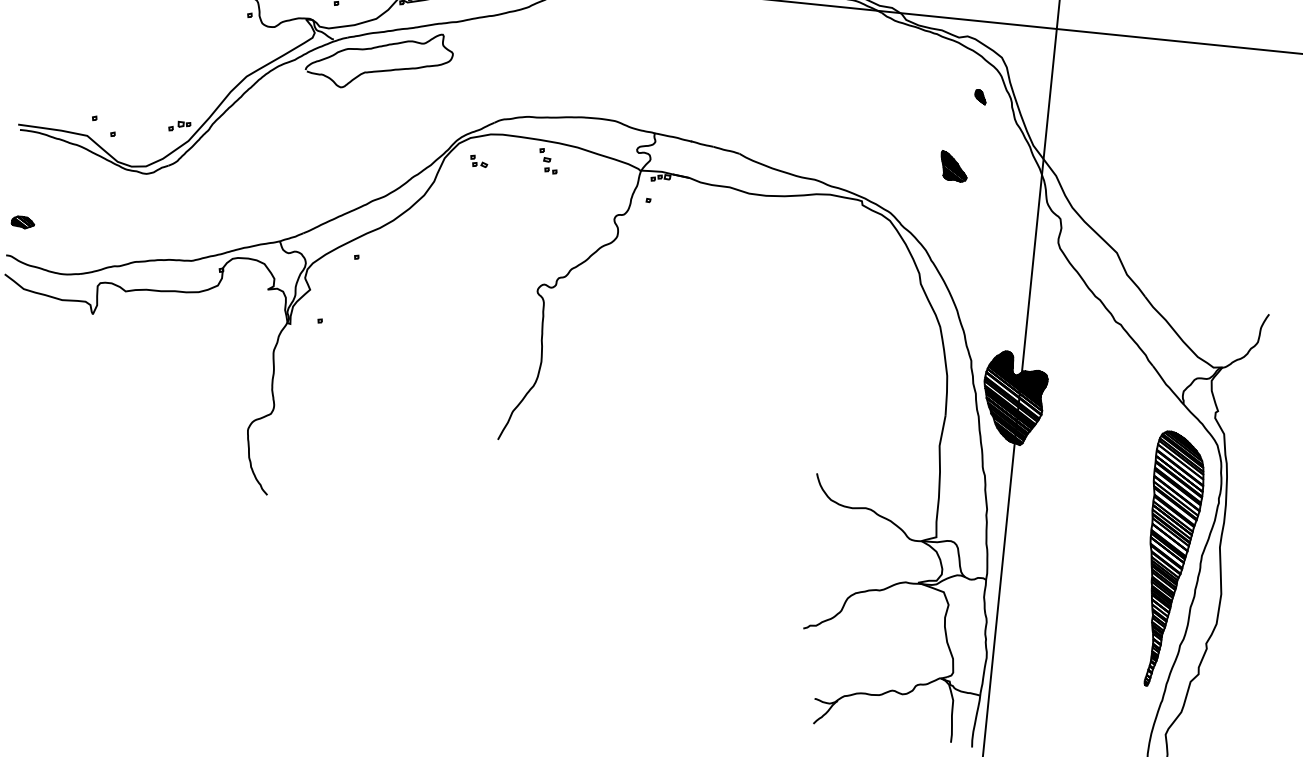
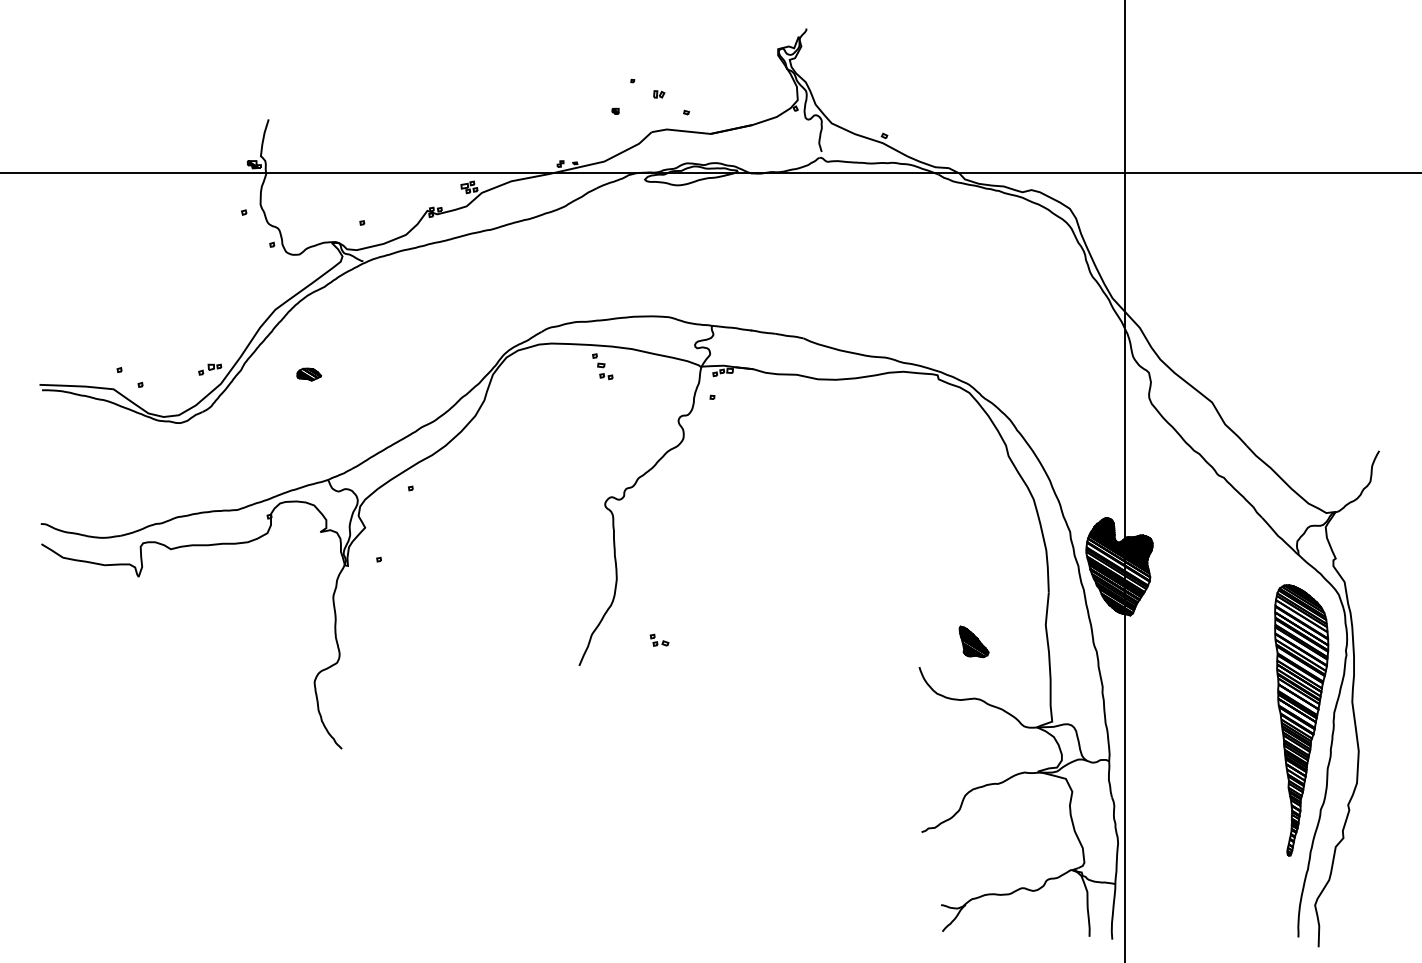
curve: (380, 70) -> (415, 288), removed
part: (980, 96) -> (1051, 252), removed
part: (479, 160) -> (659, 639), moved
part: (953, 166) -> (973, 641), moved
part: (23, 222) -> (309, 374), moved

